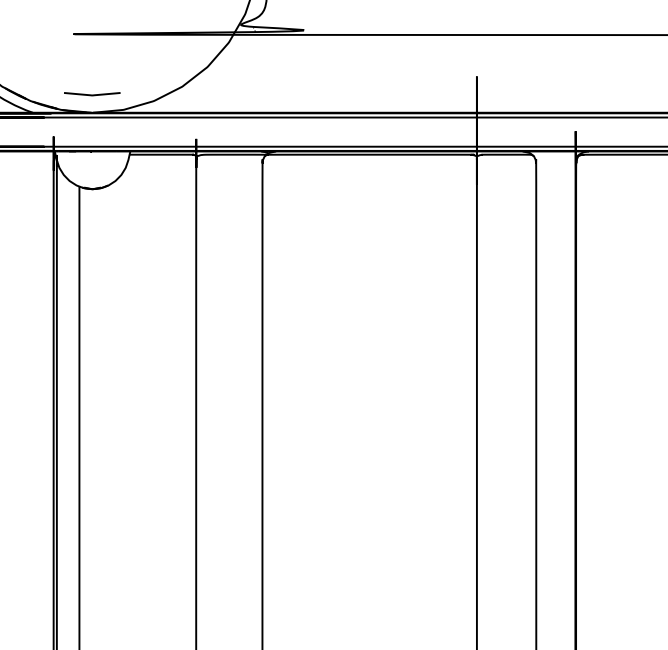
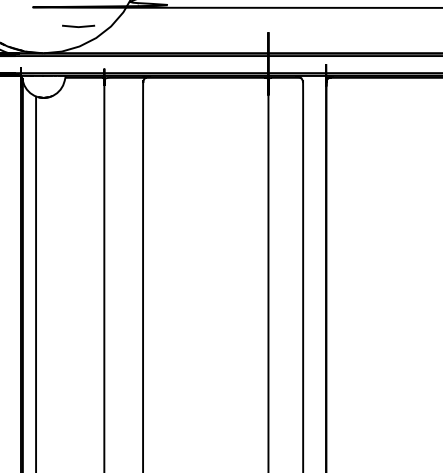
line: (92, 94) -> (78, 26), moved

